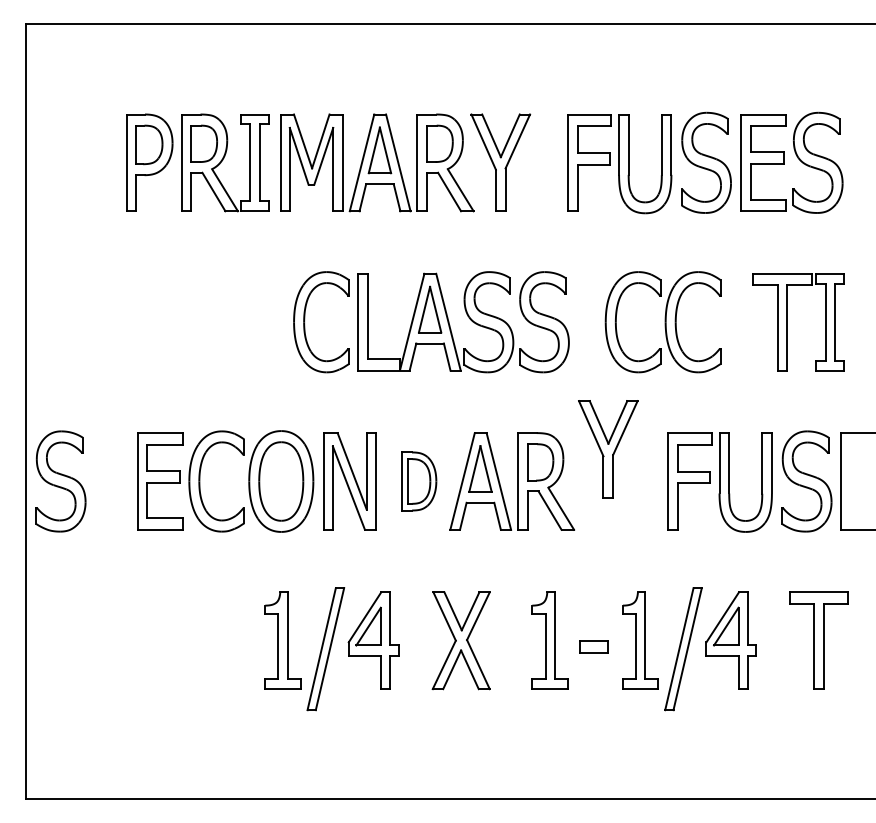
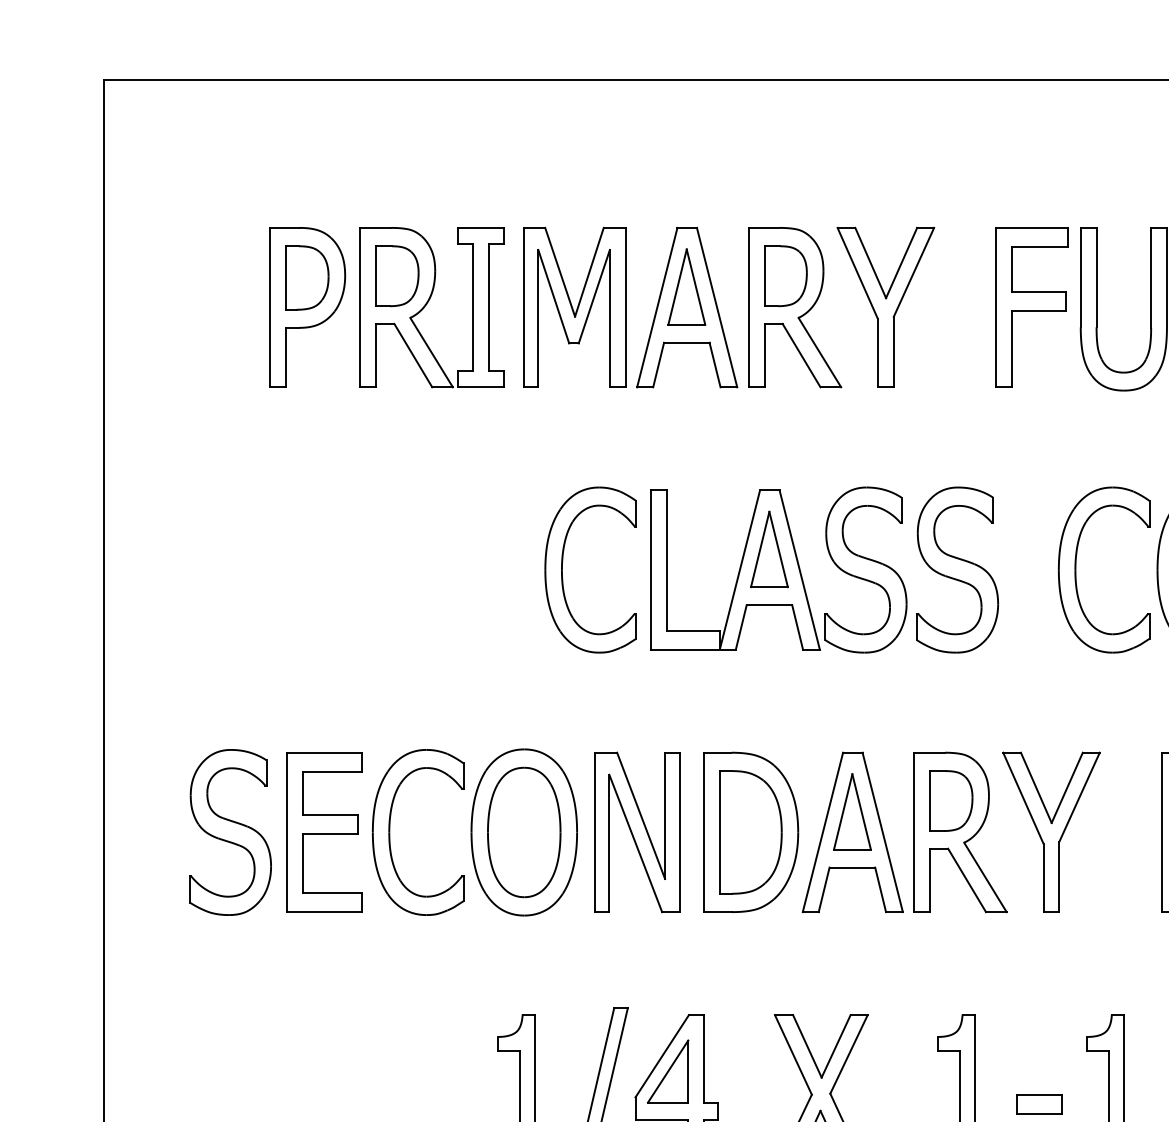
part: (608, 449) -> (1051, 832), moved
part: (60, 481) -> (229, 832), moved
part: (419, 481) -> (751, 832), size x1.67

